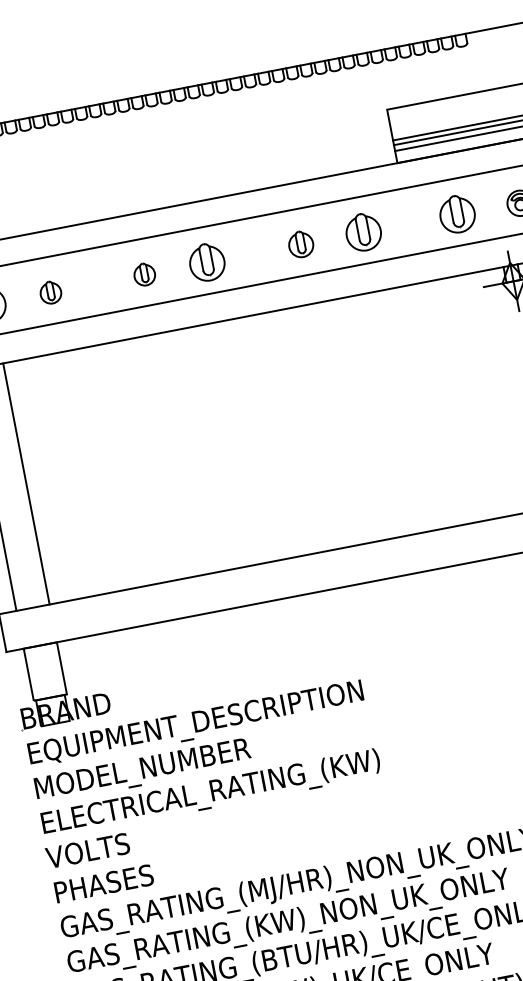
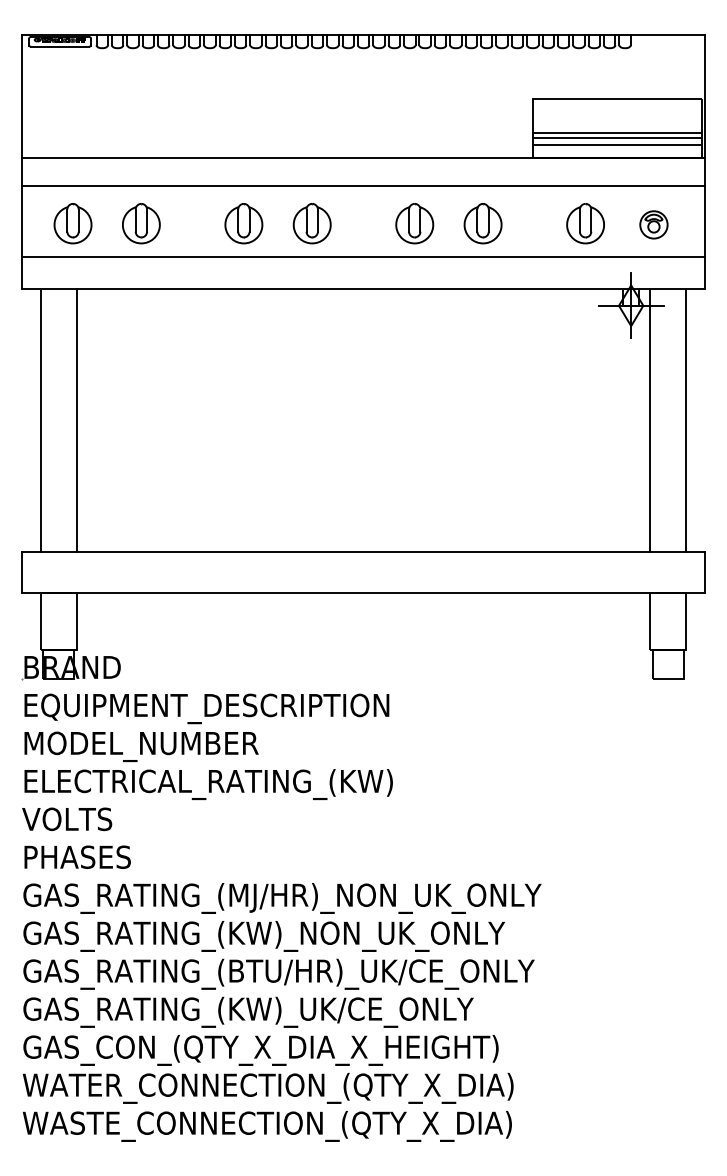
part: (300, 244) -> (414, 223), size x1.43
part: (144, 274) -> (243, 223), size x1.67
part: (50, 292) -> (141, 223), size x1.67

